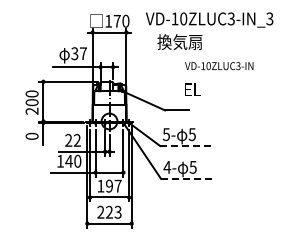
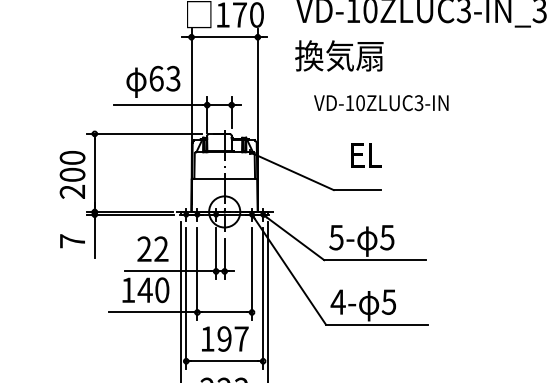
text: (179, 41) -> (338, 54), moved
text: (78, 53) -> (163, 78), 37 -> 63
text: (219, 66) -> (381, 103), moved
text: (192, 89) -> (366, 154), moved
text: (31, 135) -> (71, 239), 0 -> 7
line: (186, 146) -> (375, 261), dashed -> solid
line: (187, 178) -> (377, 323), dashed -> solid

